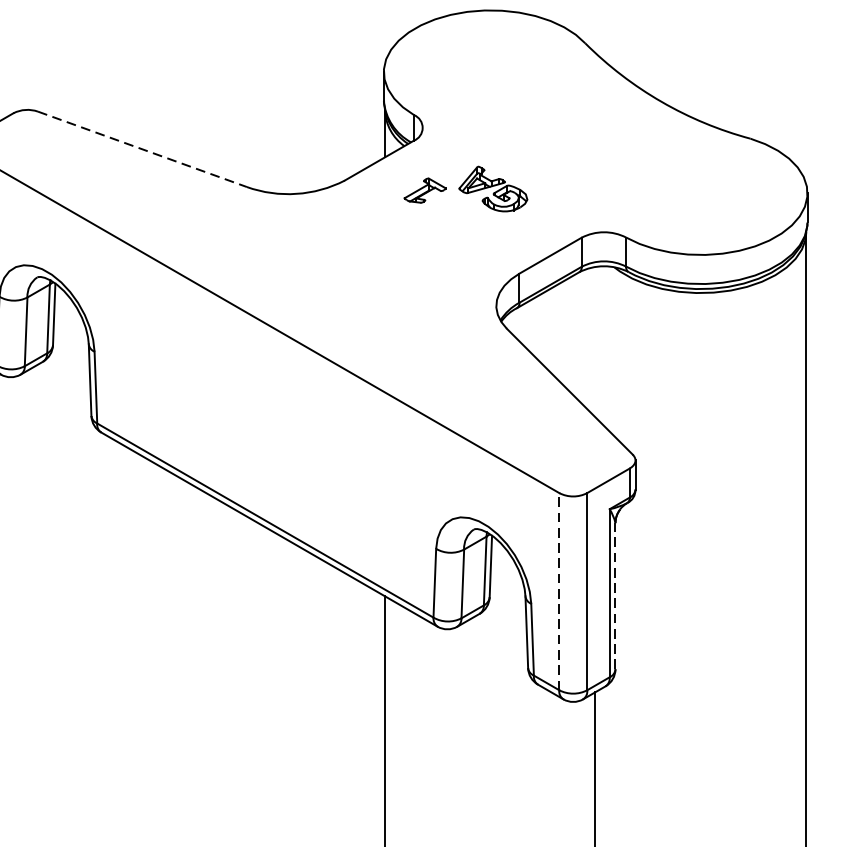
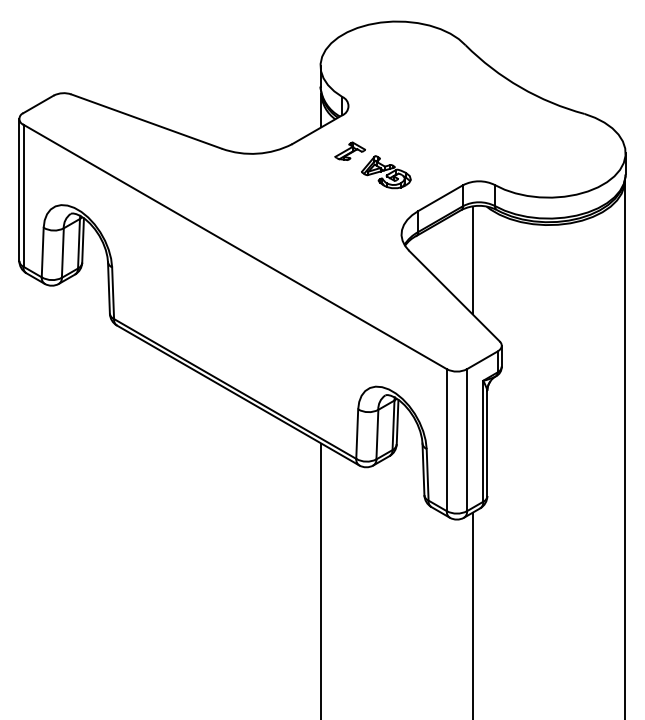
line: (142, 149) -> (146, 121), dashed -> solid
part: (493, 189) -> (386, 172), moved
line: (594, 342) -> (472, 260), added
line: (558, 590) -> (446, 439), dashed -> solid
line: (615, 596) -> (487, 443), dashed -> solid

